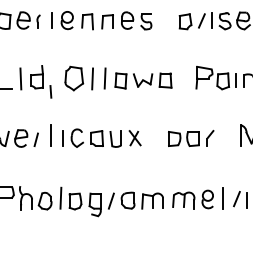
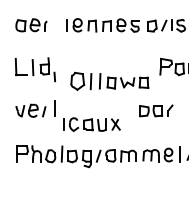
part: (101, 20) -> (102, 25), moved
part: (118, 77) -> (109, 80), moved
part: (101, 138) -> (91, 124), moved

